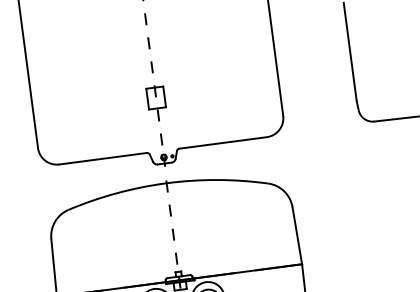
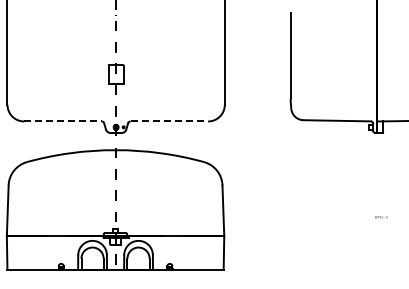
line: (223, 142) -> (169, 121), solid -> dashed
line: (102, 158) -> (62, 121), solid -> dashed

